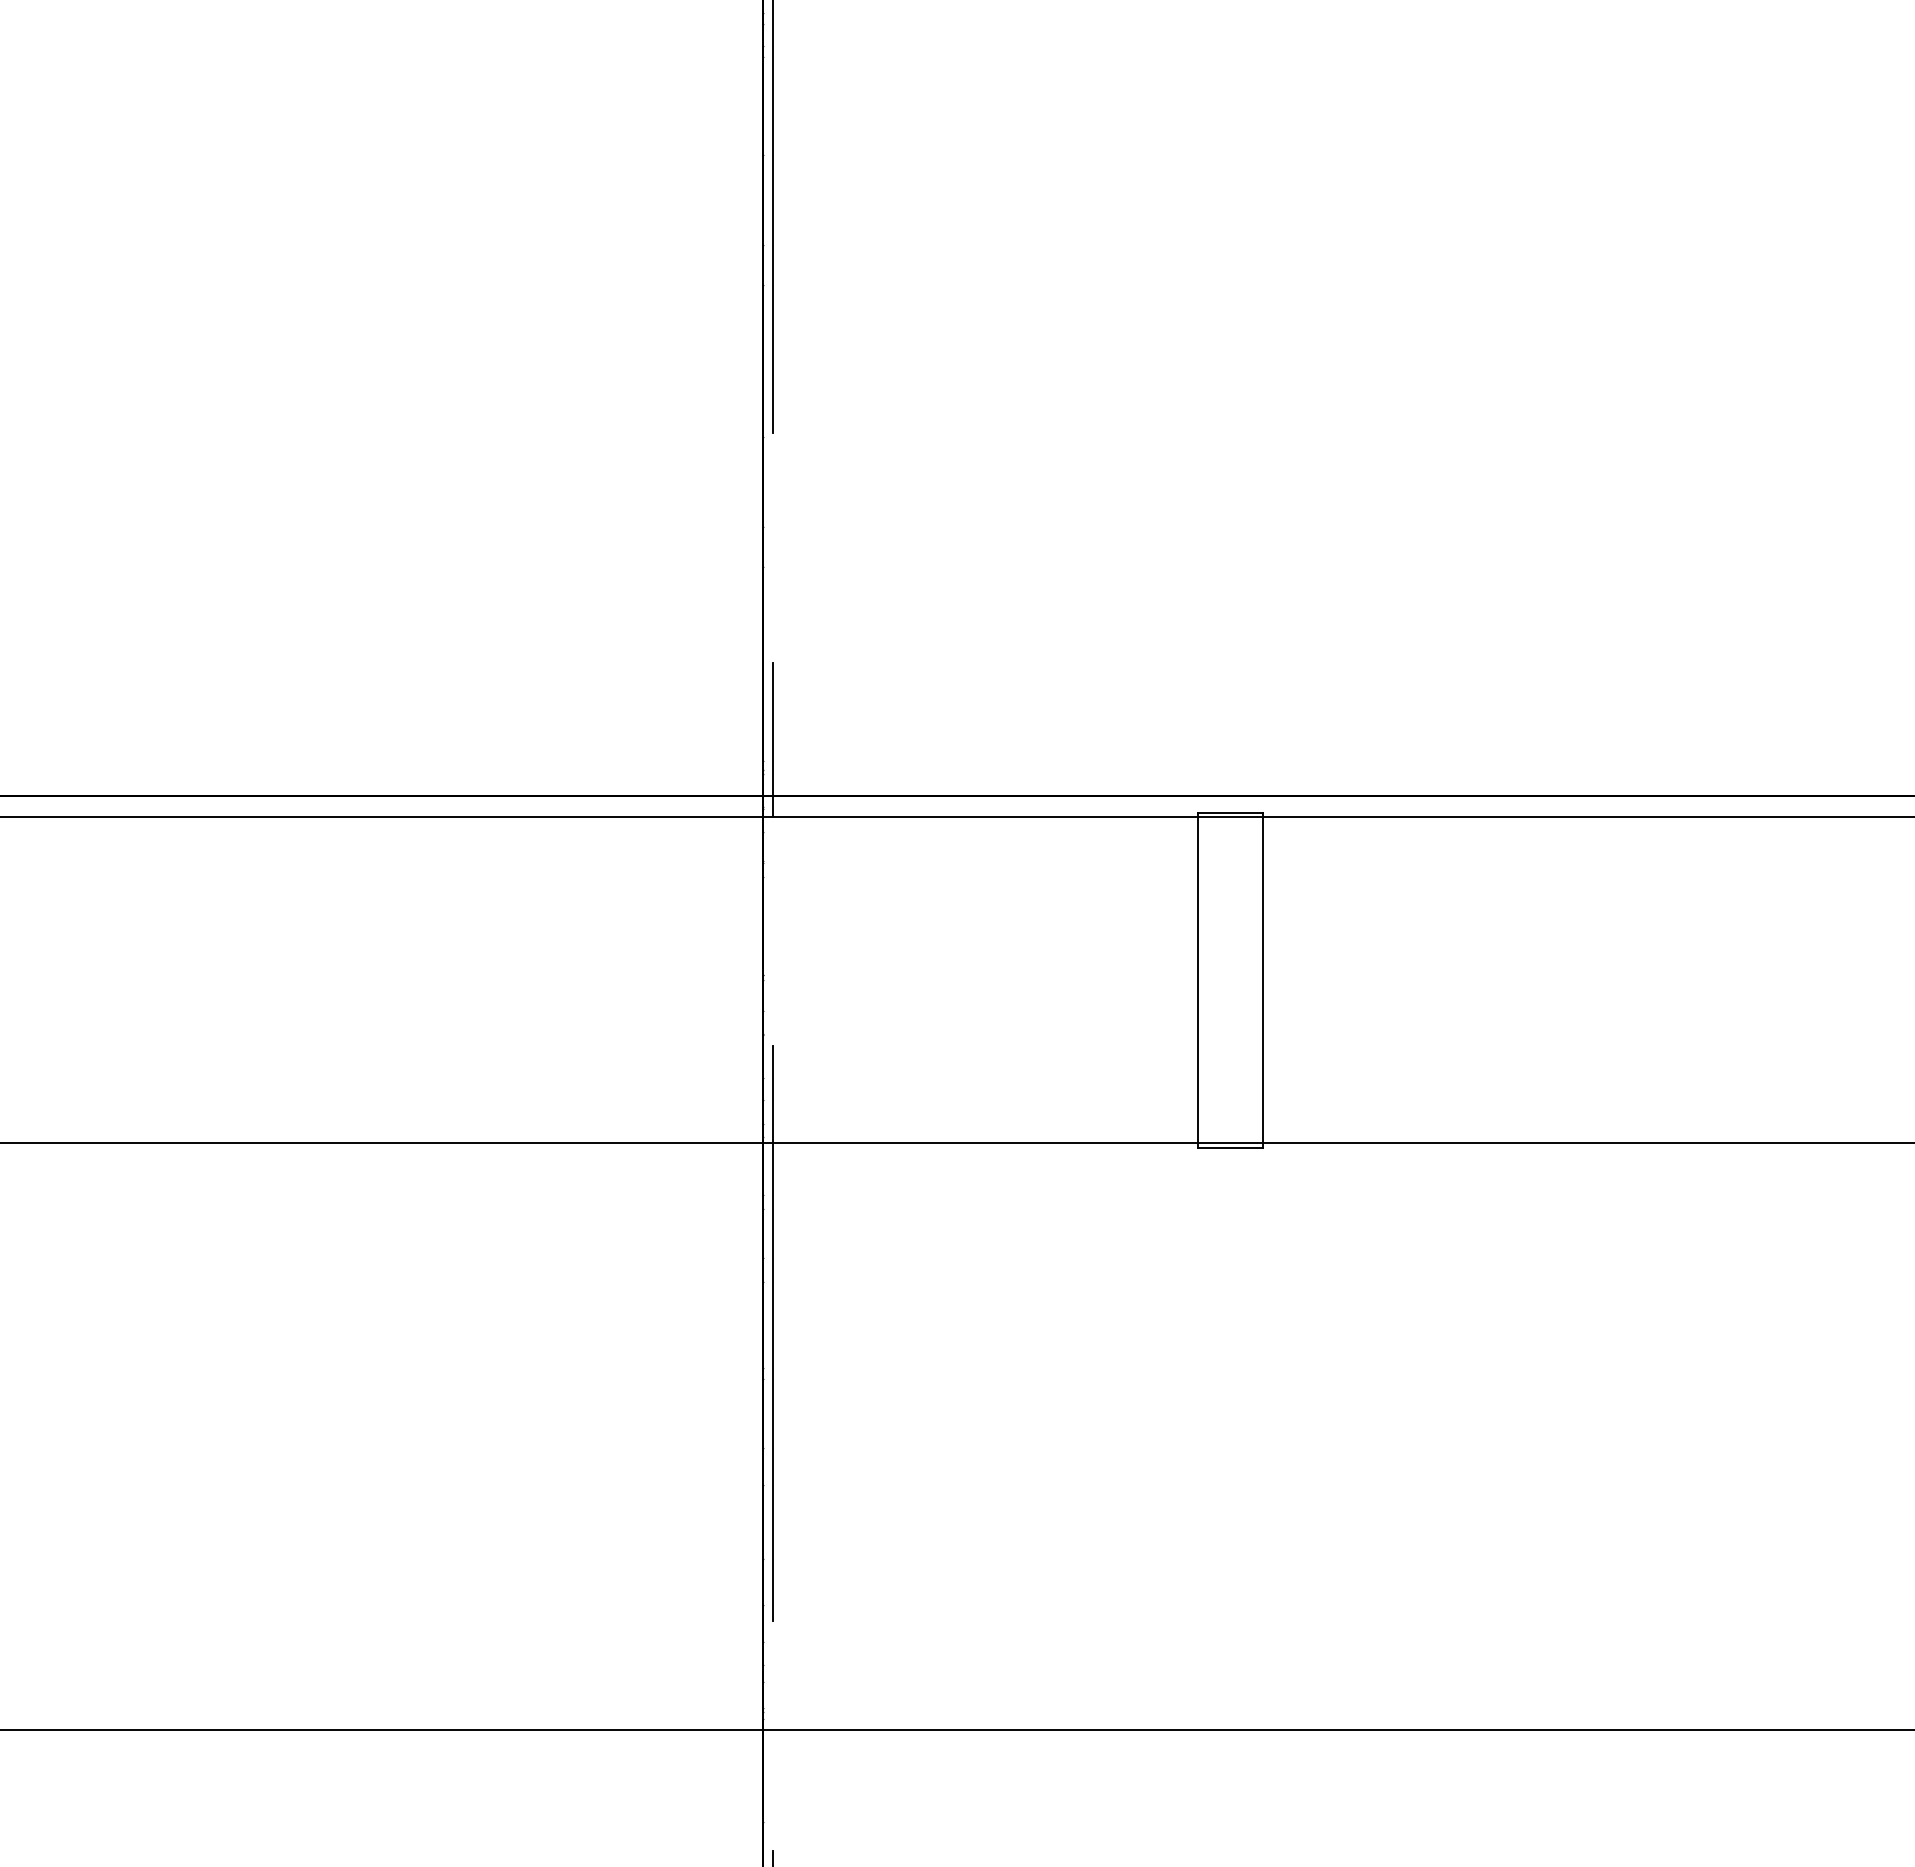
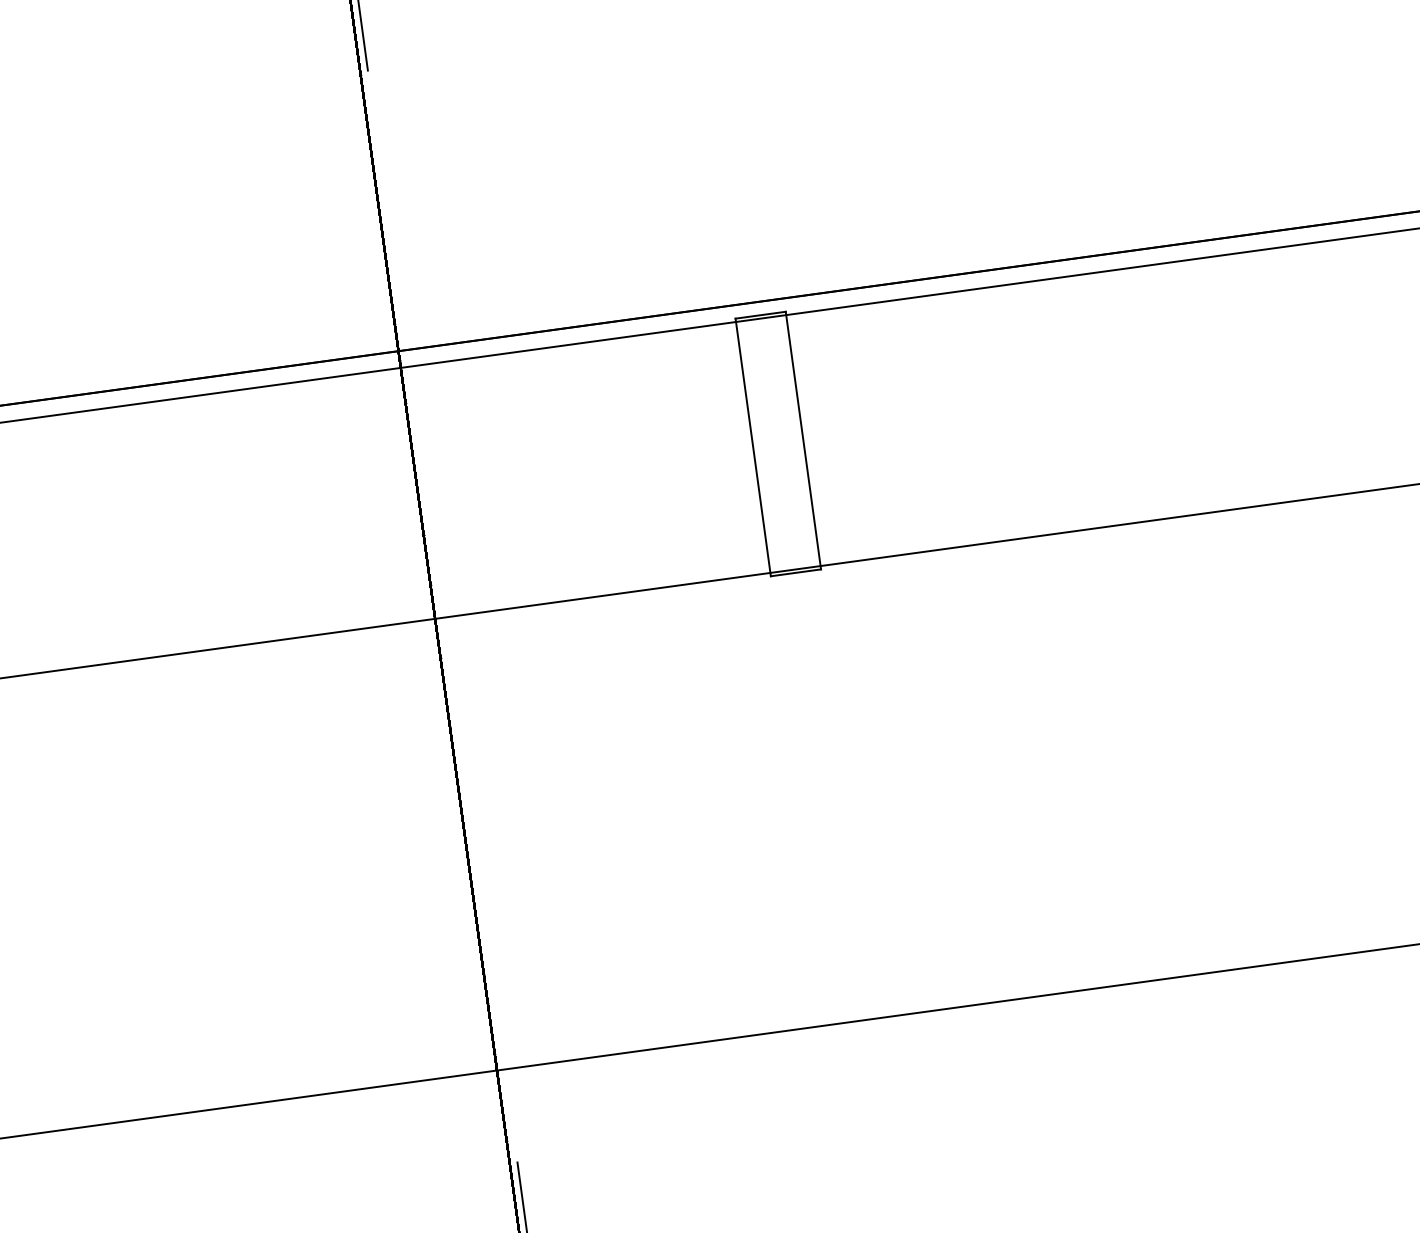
line: (772, 738) -> (400, 306), removed
line: (772, 1333) -> (462, 764), removed

